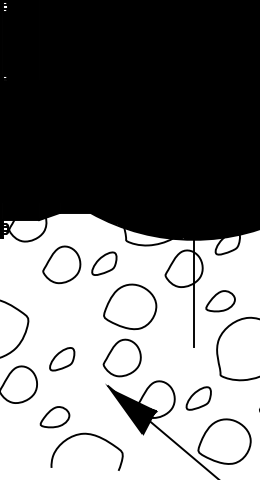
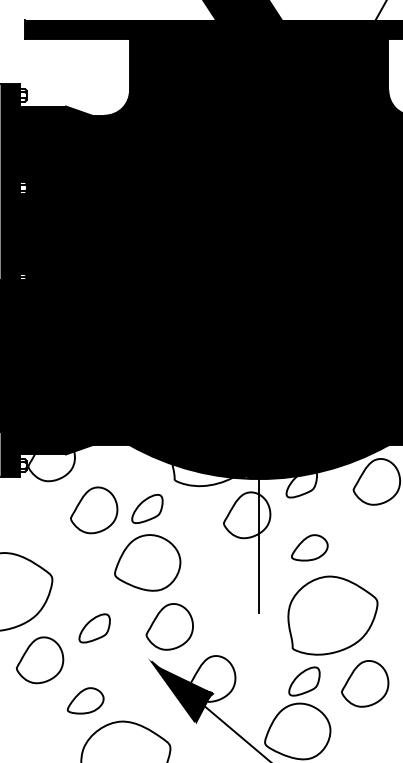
part: (220, 300) -> (309, 547), moved
part: (130, 306) -> (147, 562), moved
part: (198, 398) -> (304, 681), moved

